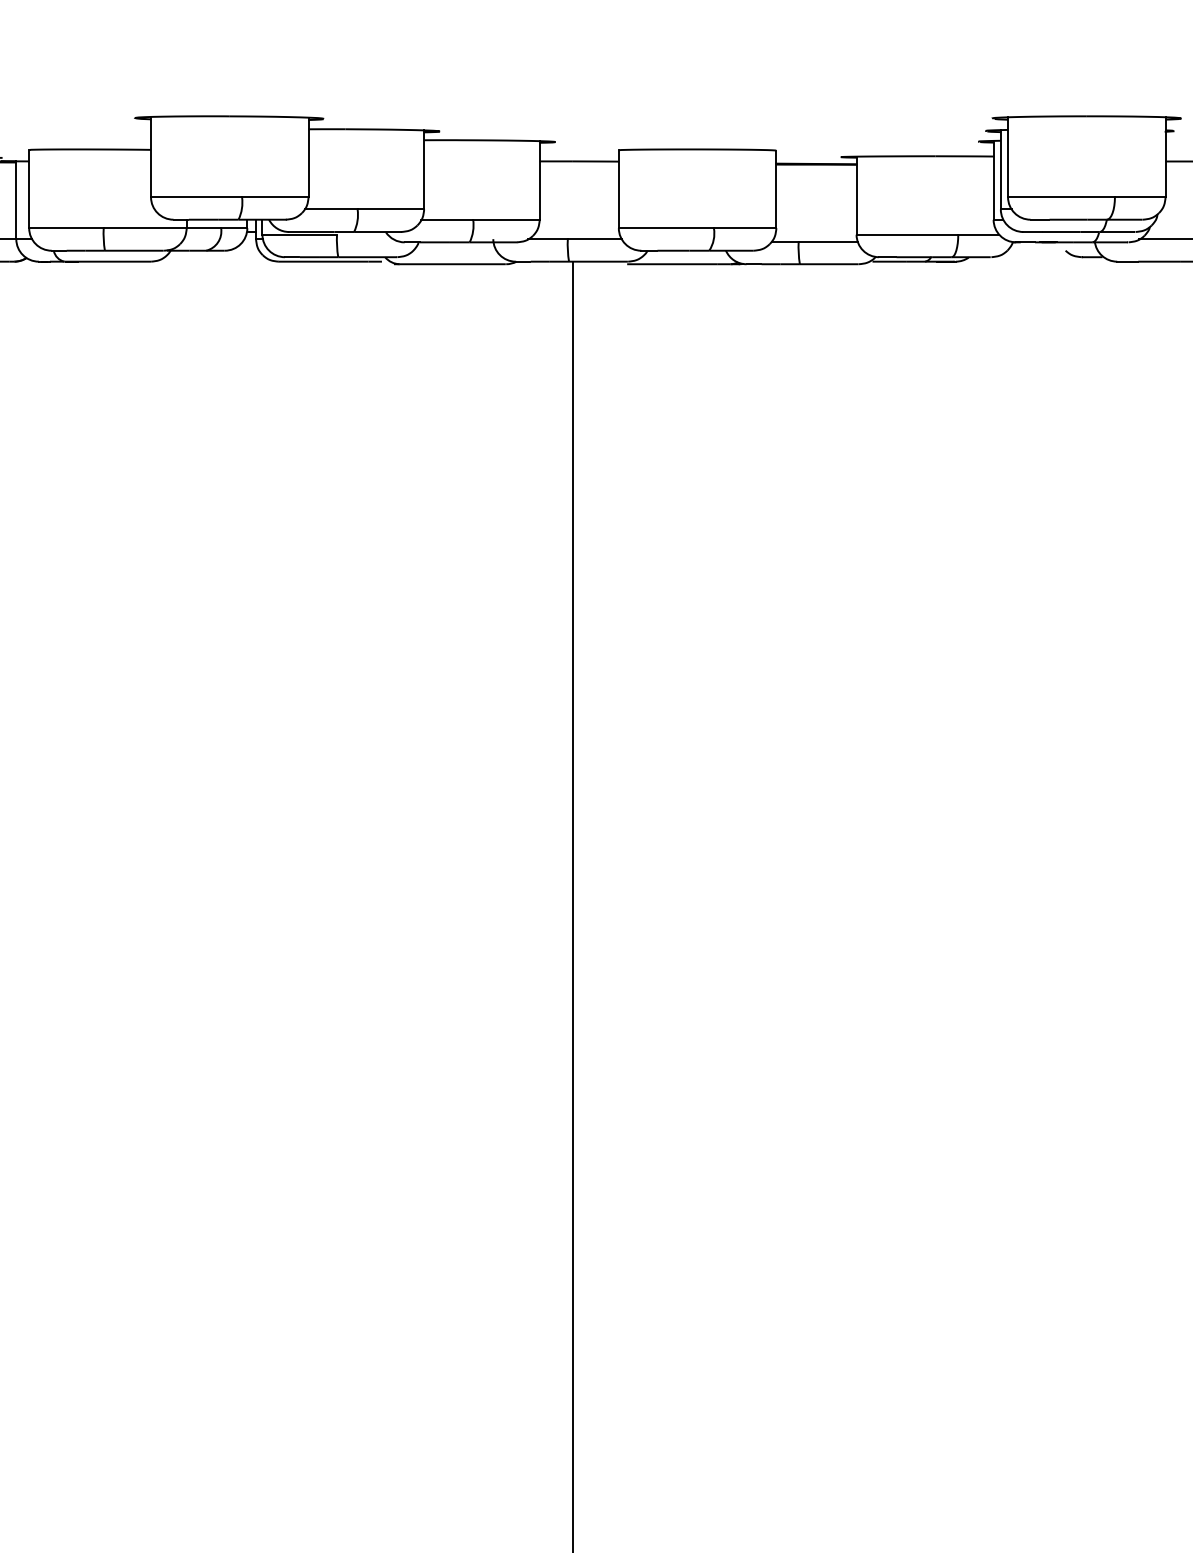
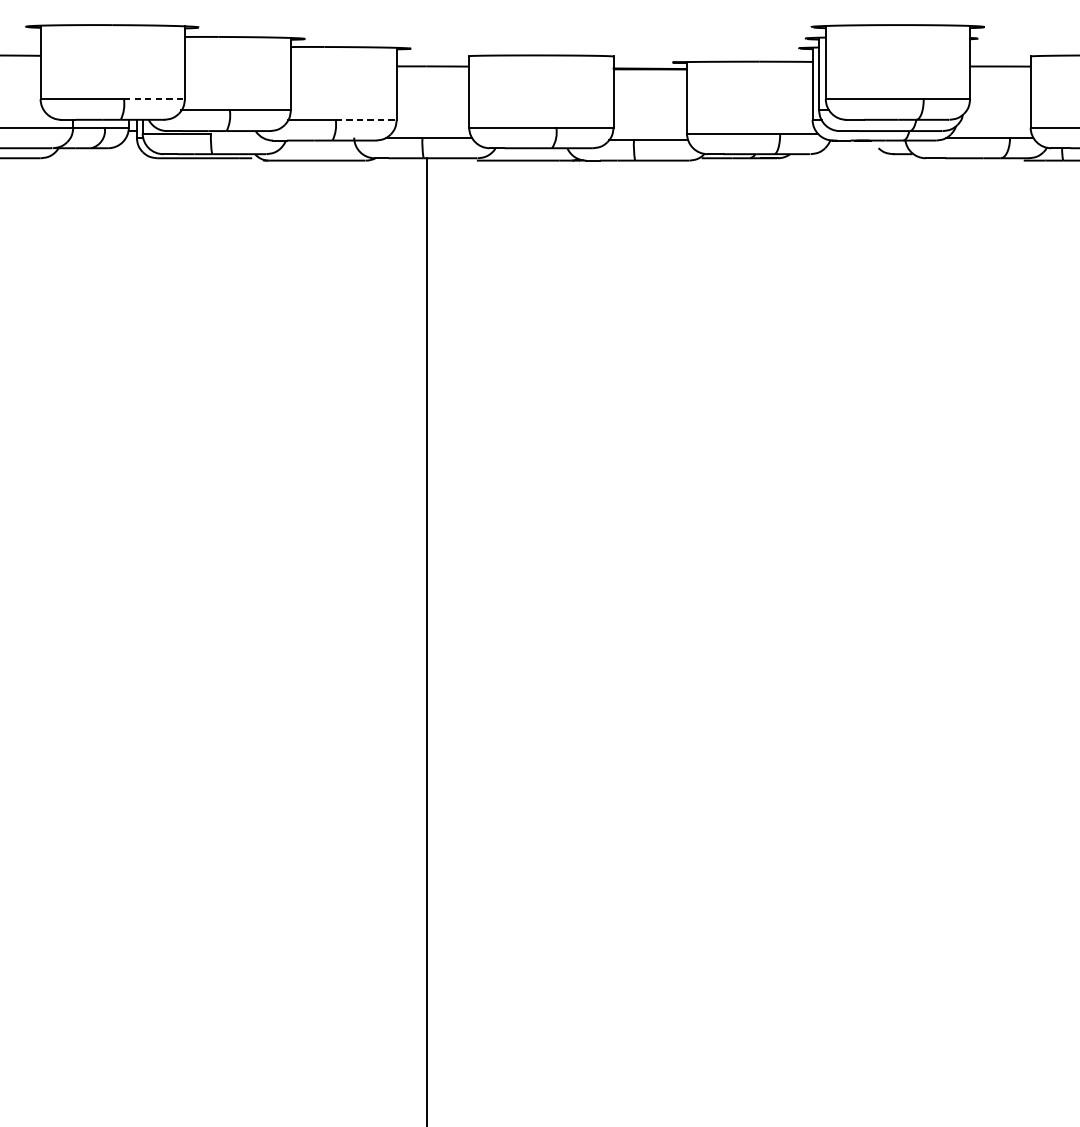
line: (275, 197) -> (154, 99), solid -> dashed
line: (506, 219) -> (366, 119), solid -> dashed

